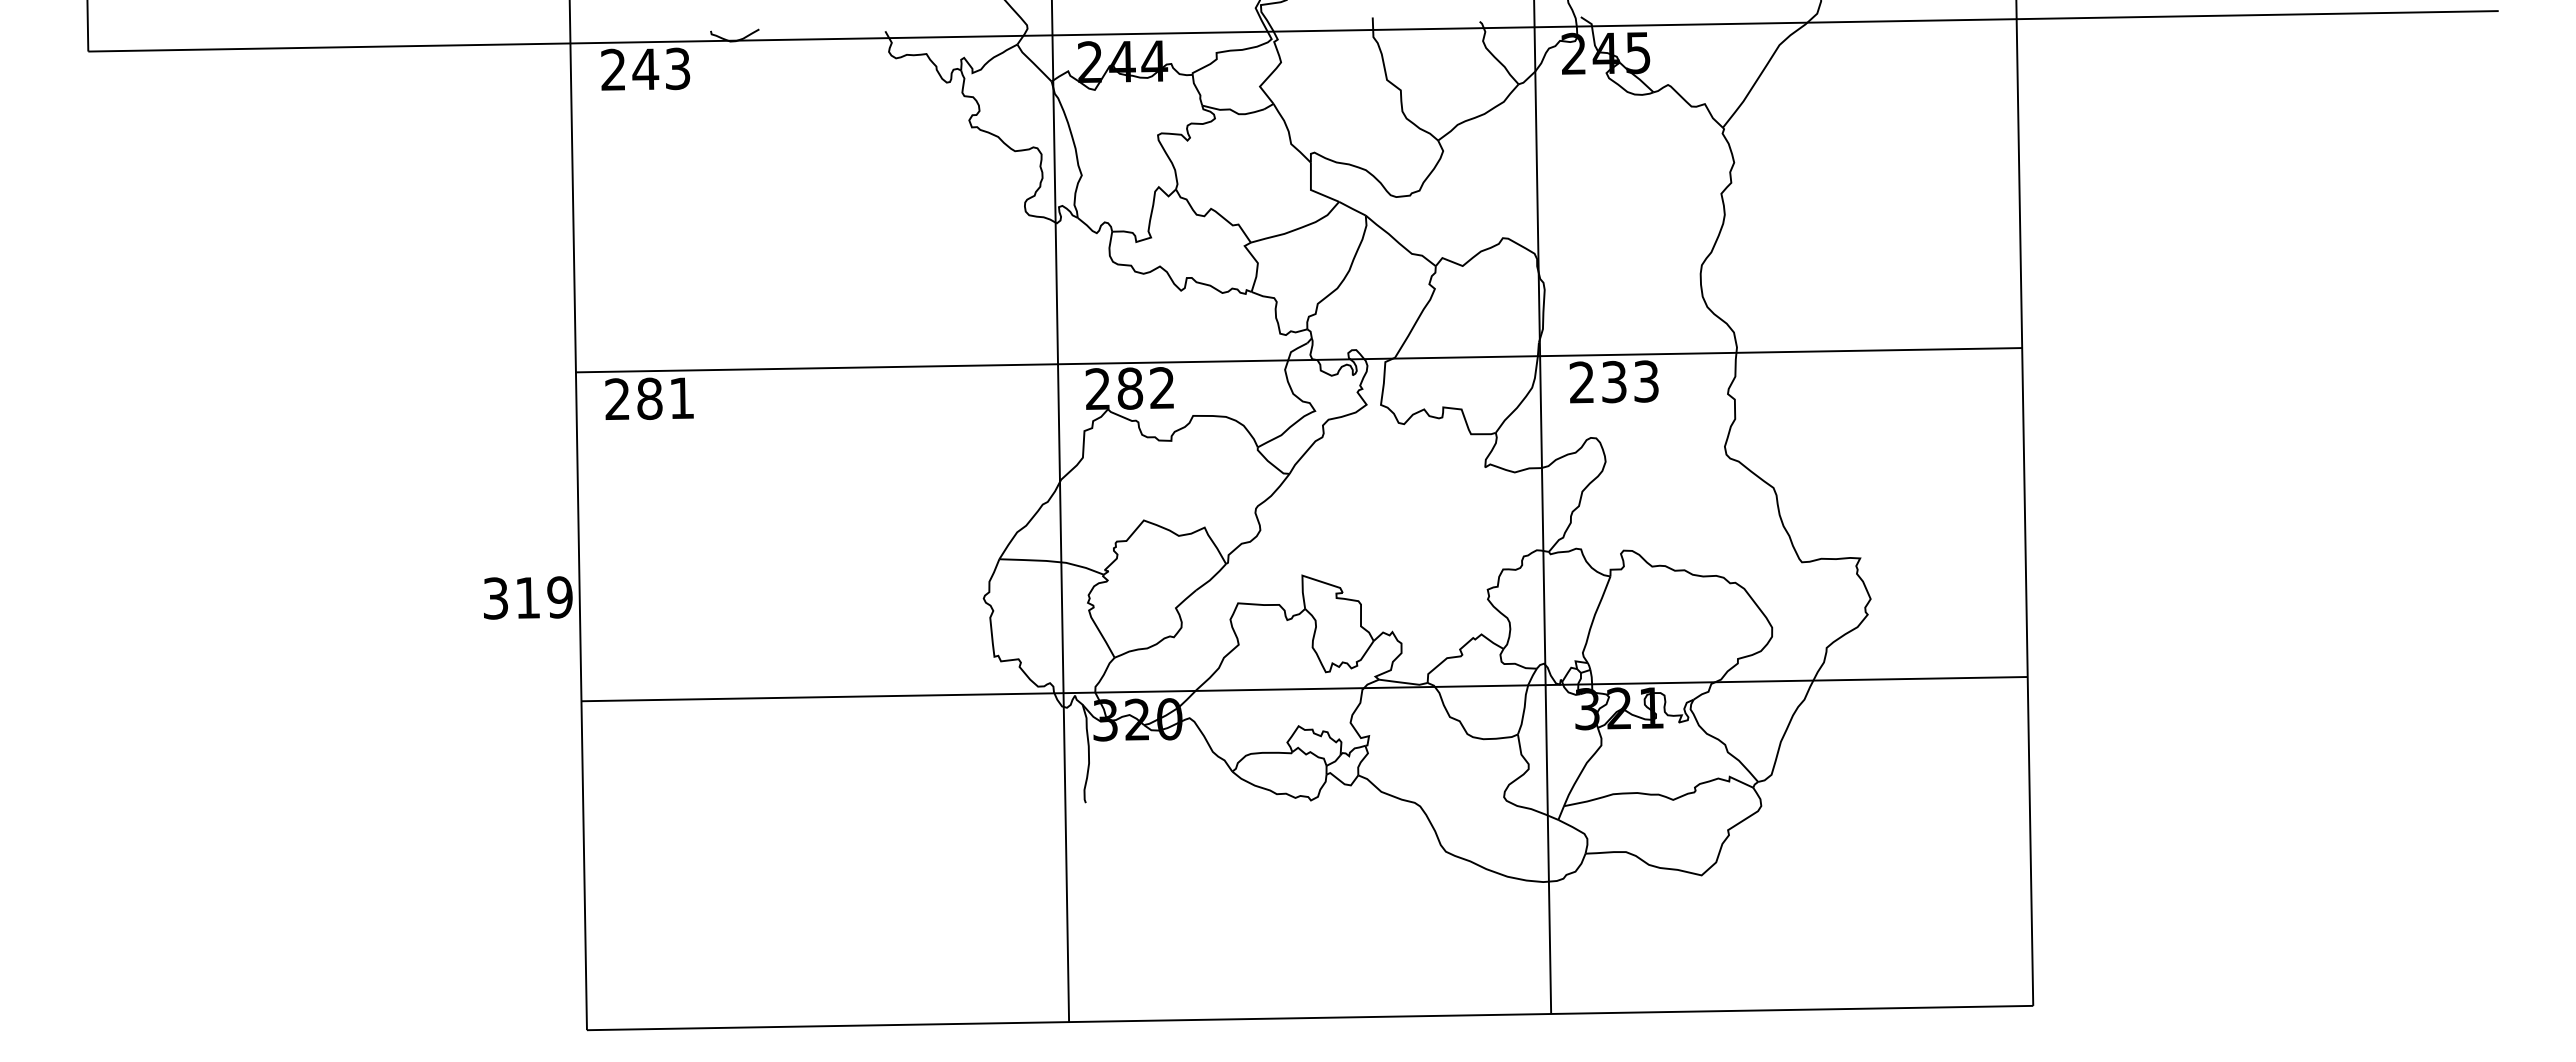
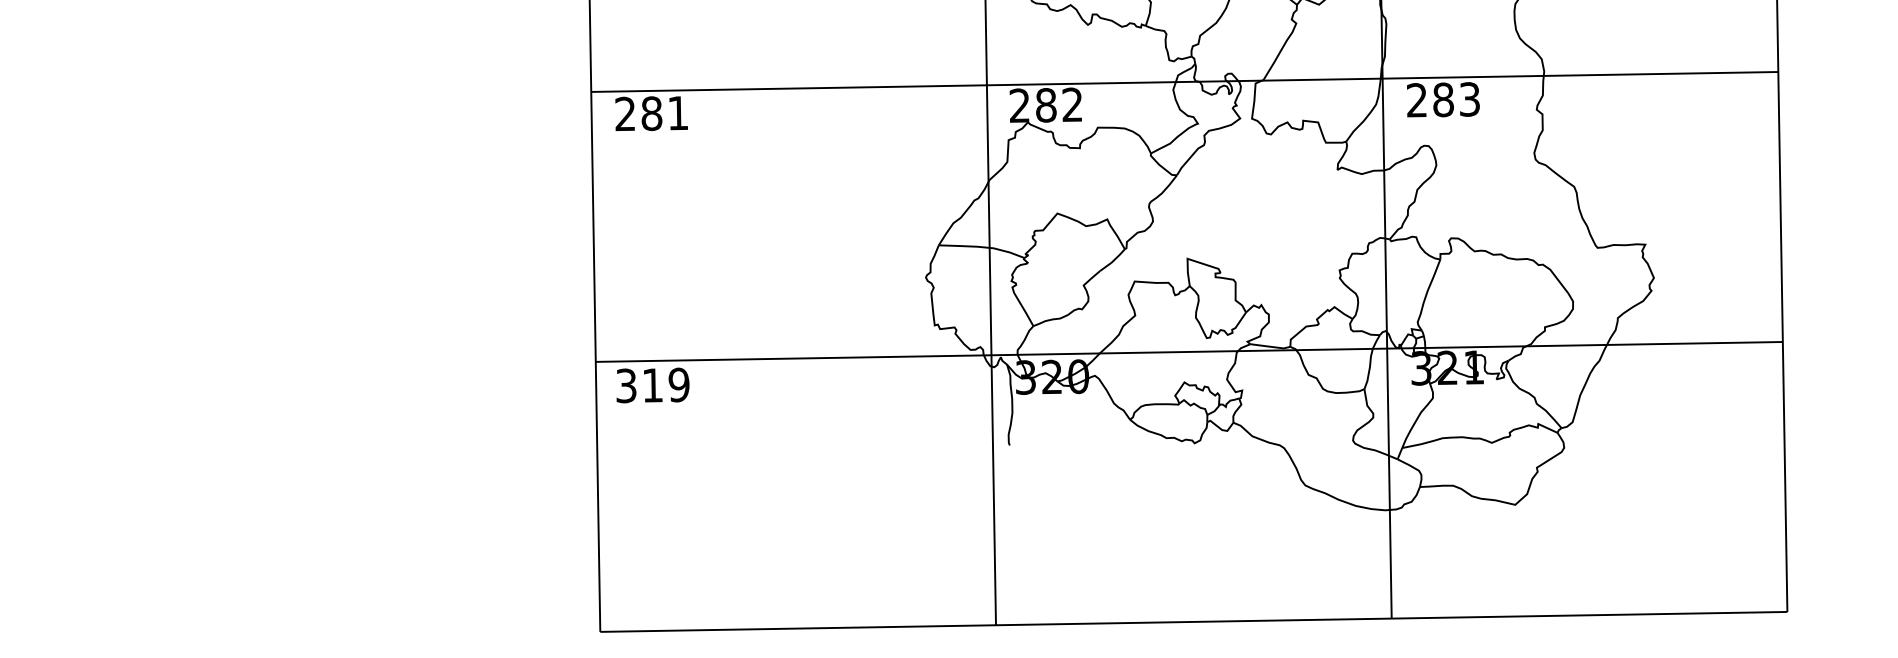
text: (1614, 382) -> (1443, 100), 233 -> 283
text: (528, 597) -> (653, 385), moved

